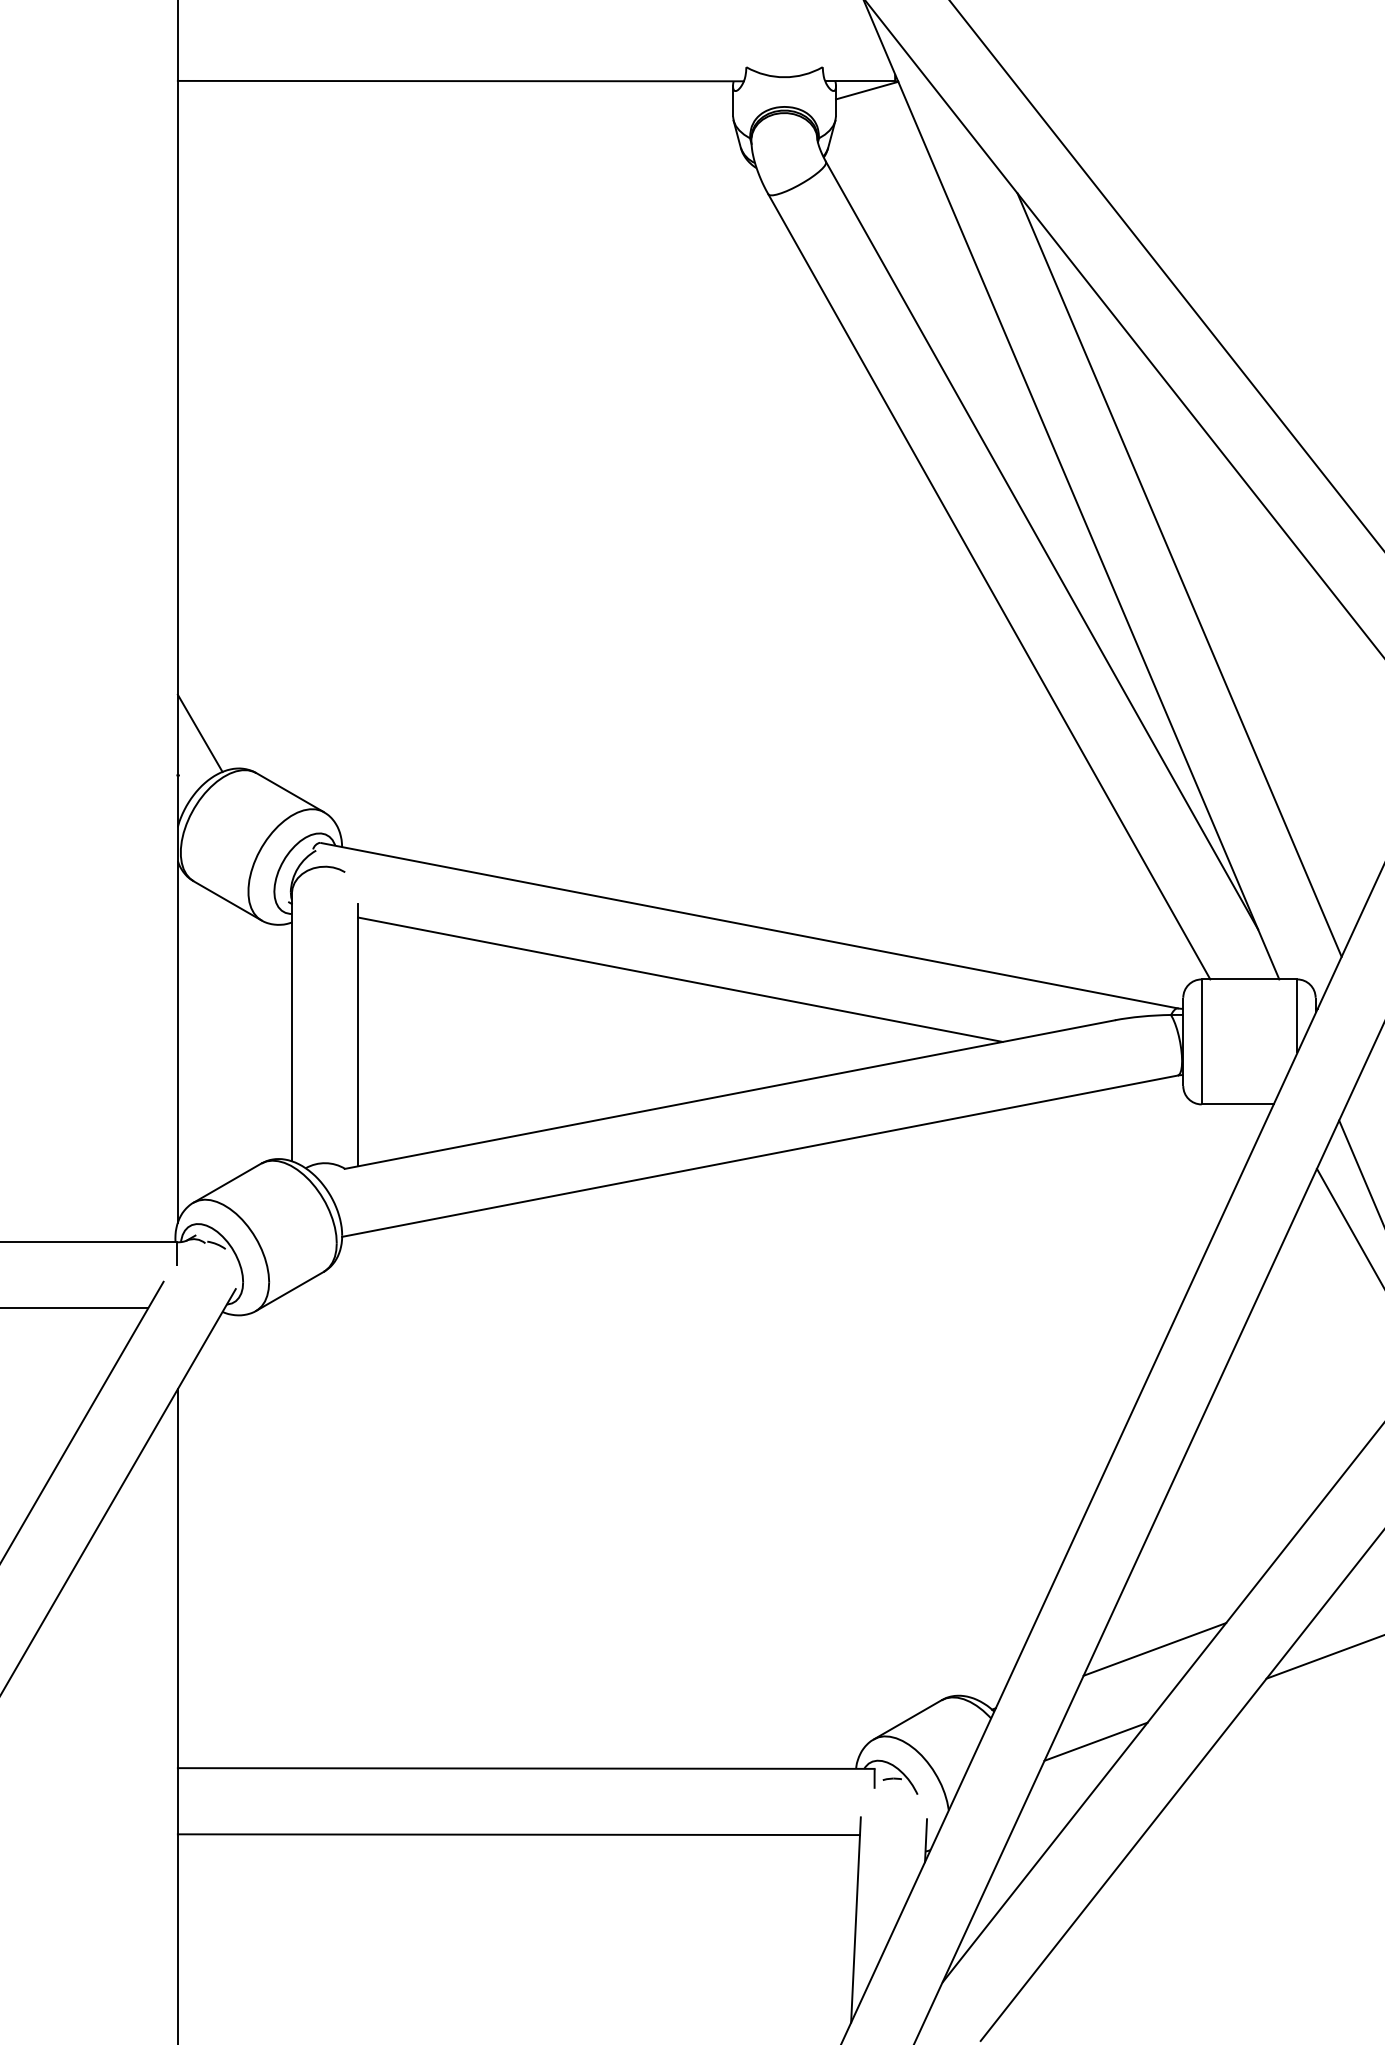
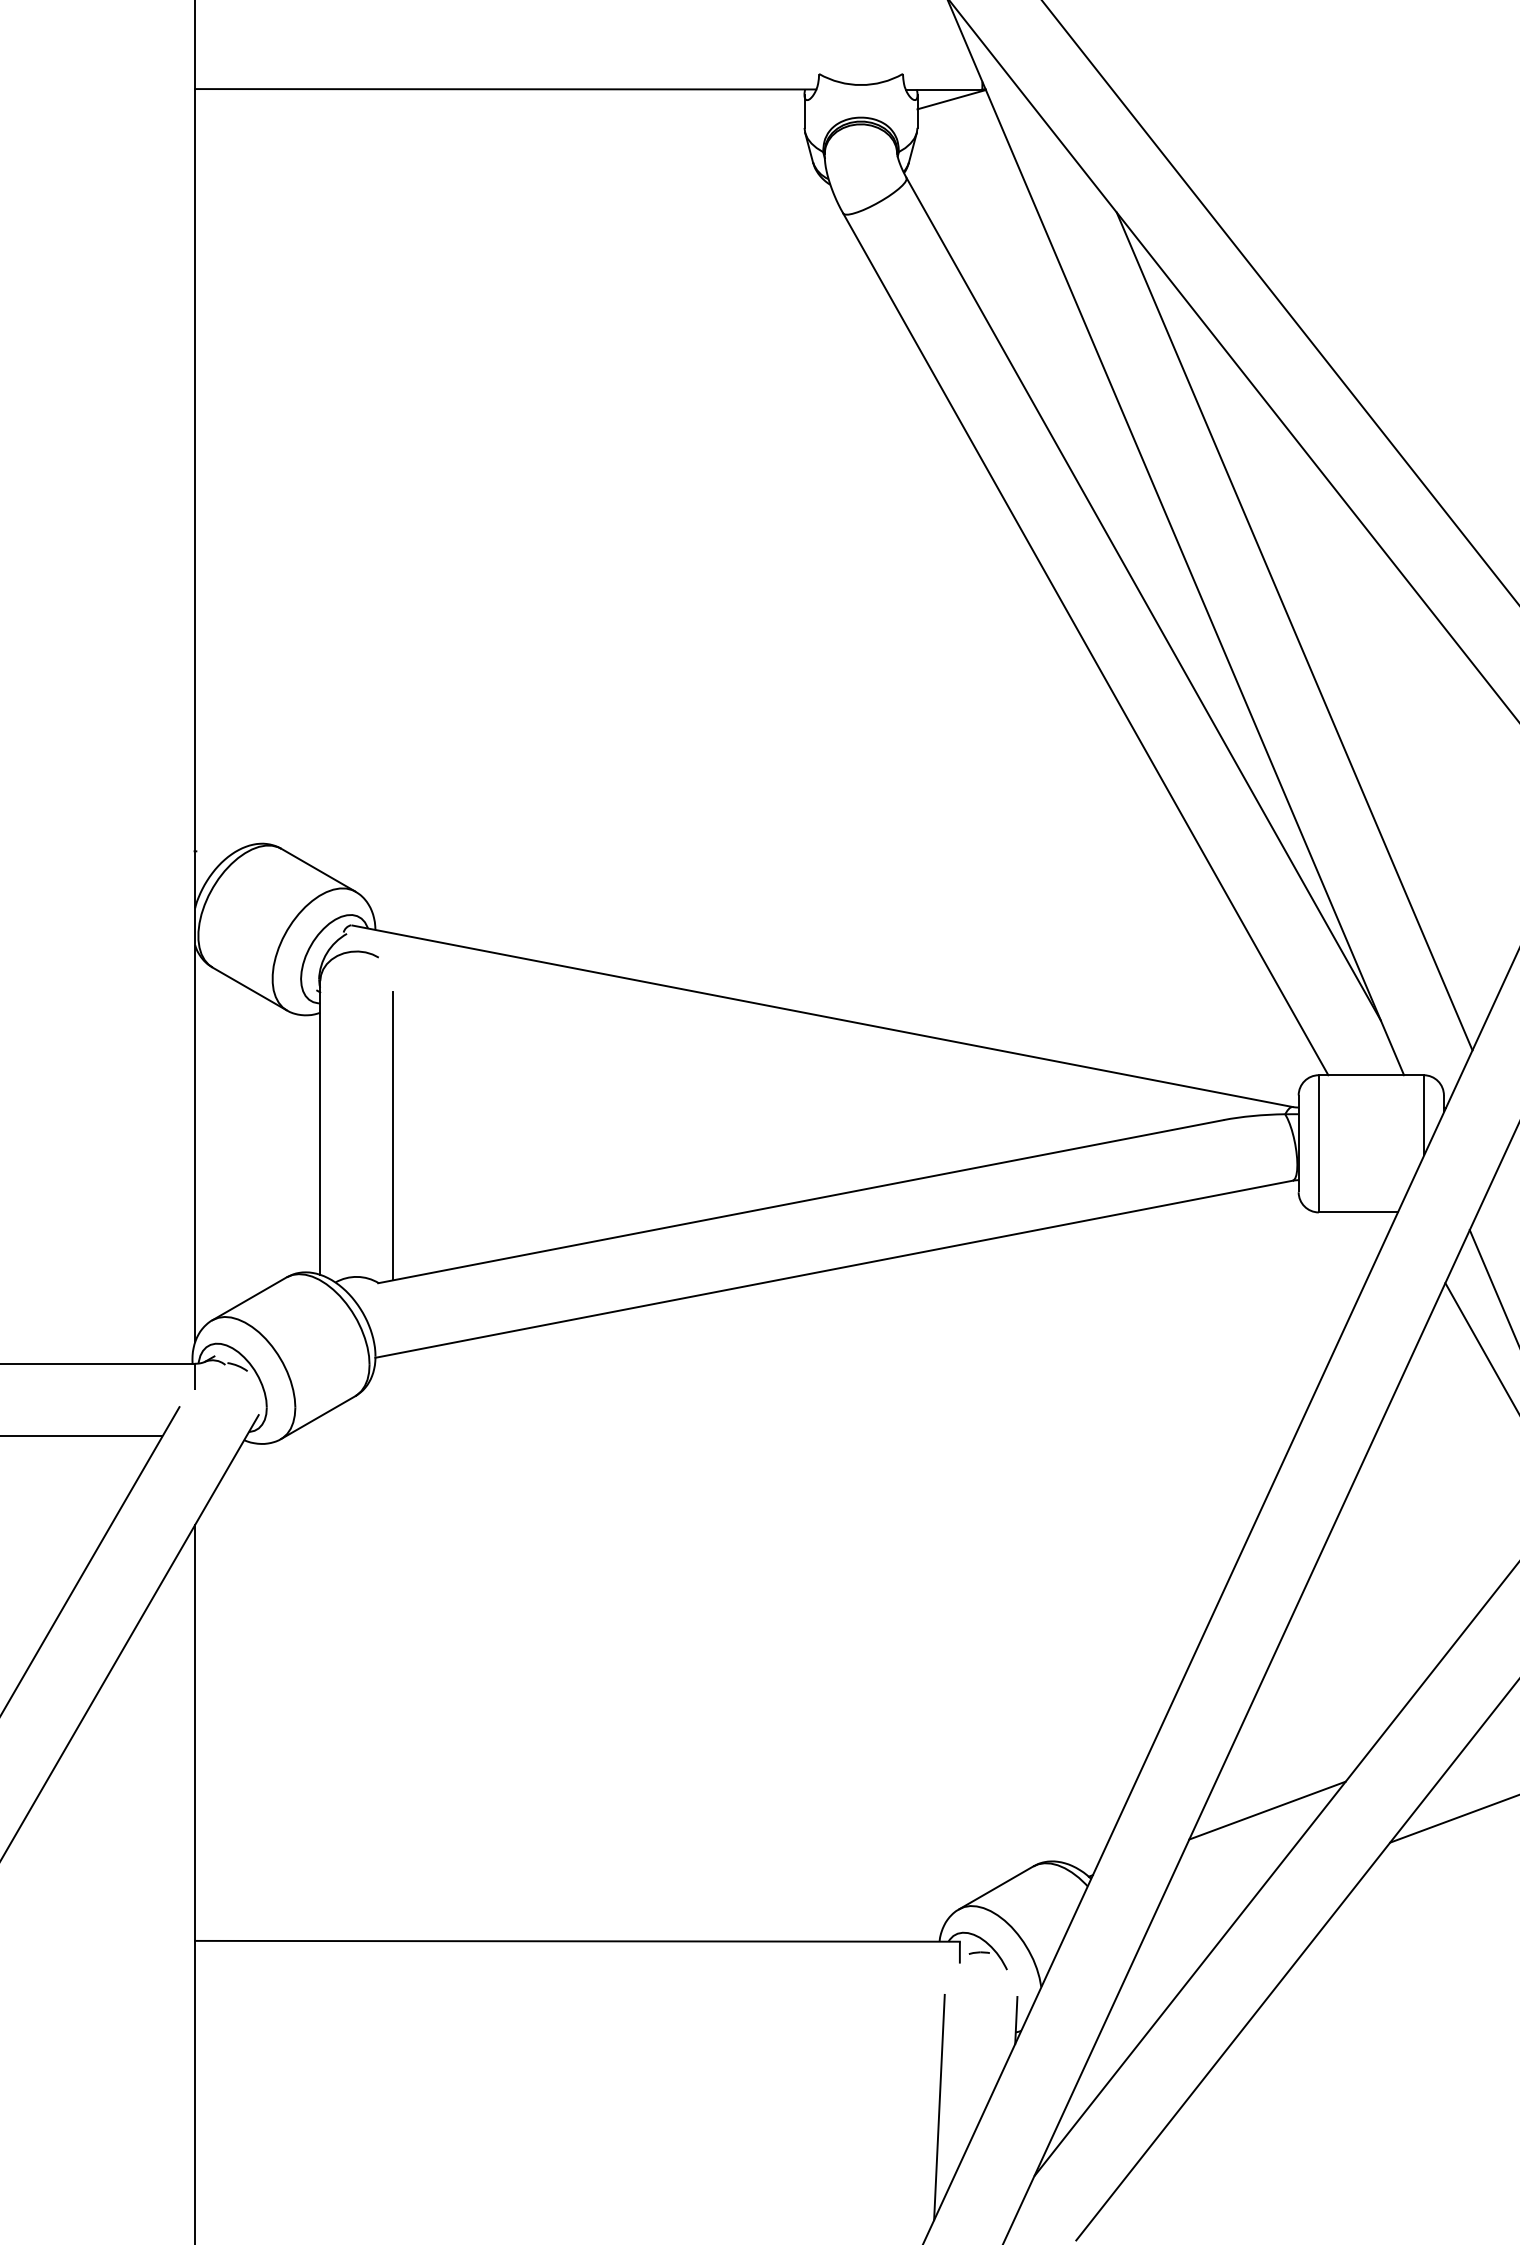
line: (200, 732) -> (219, 804), removed
line: (680, 979) -> (746, 1075), removed
line: (1095, 1741) -> (1202, 1911), removed
line: (518, 1834) -> (569, 2013), removed

